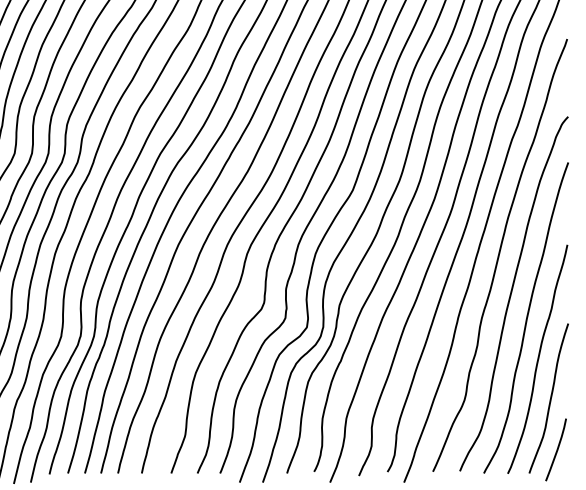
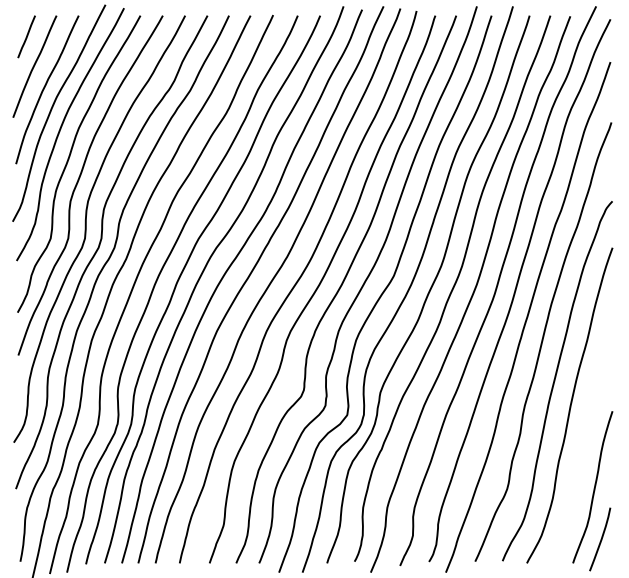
curve: (537, 359) -> (581, 447), removed

